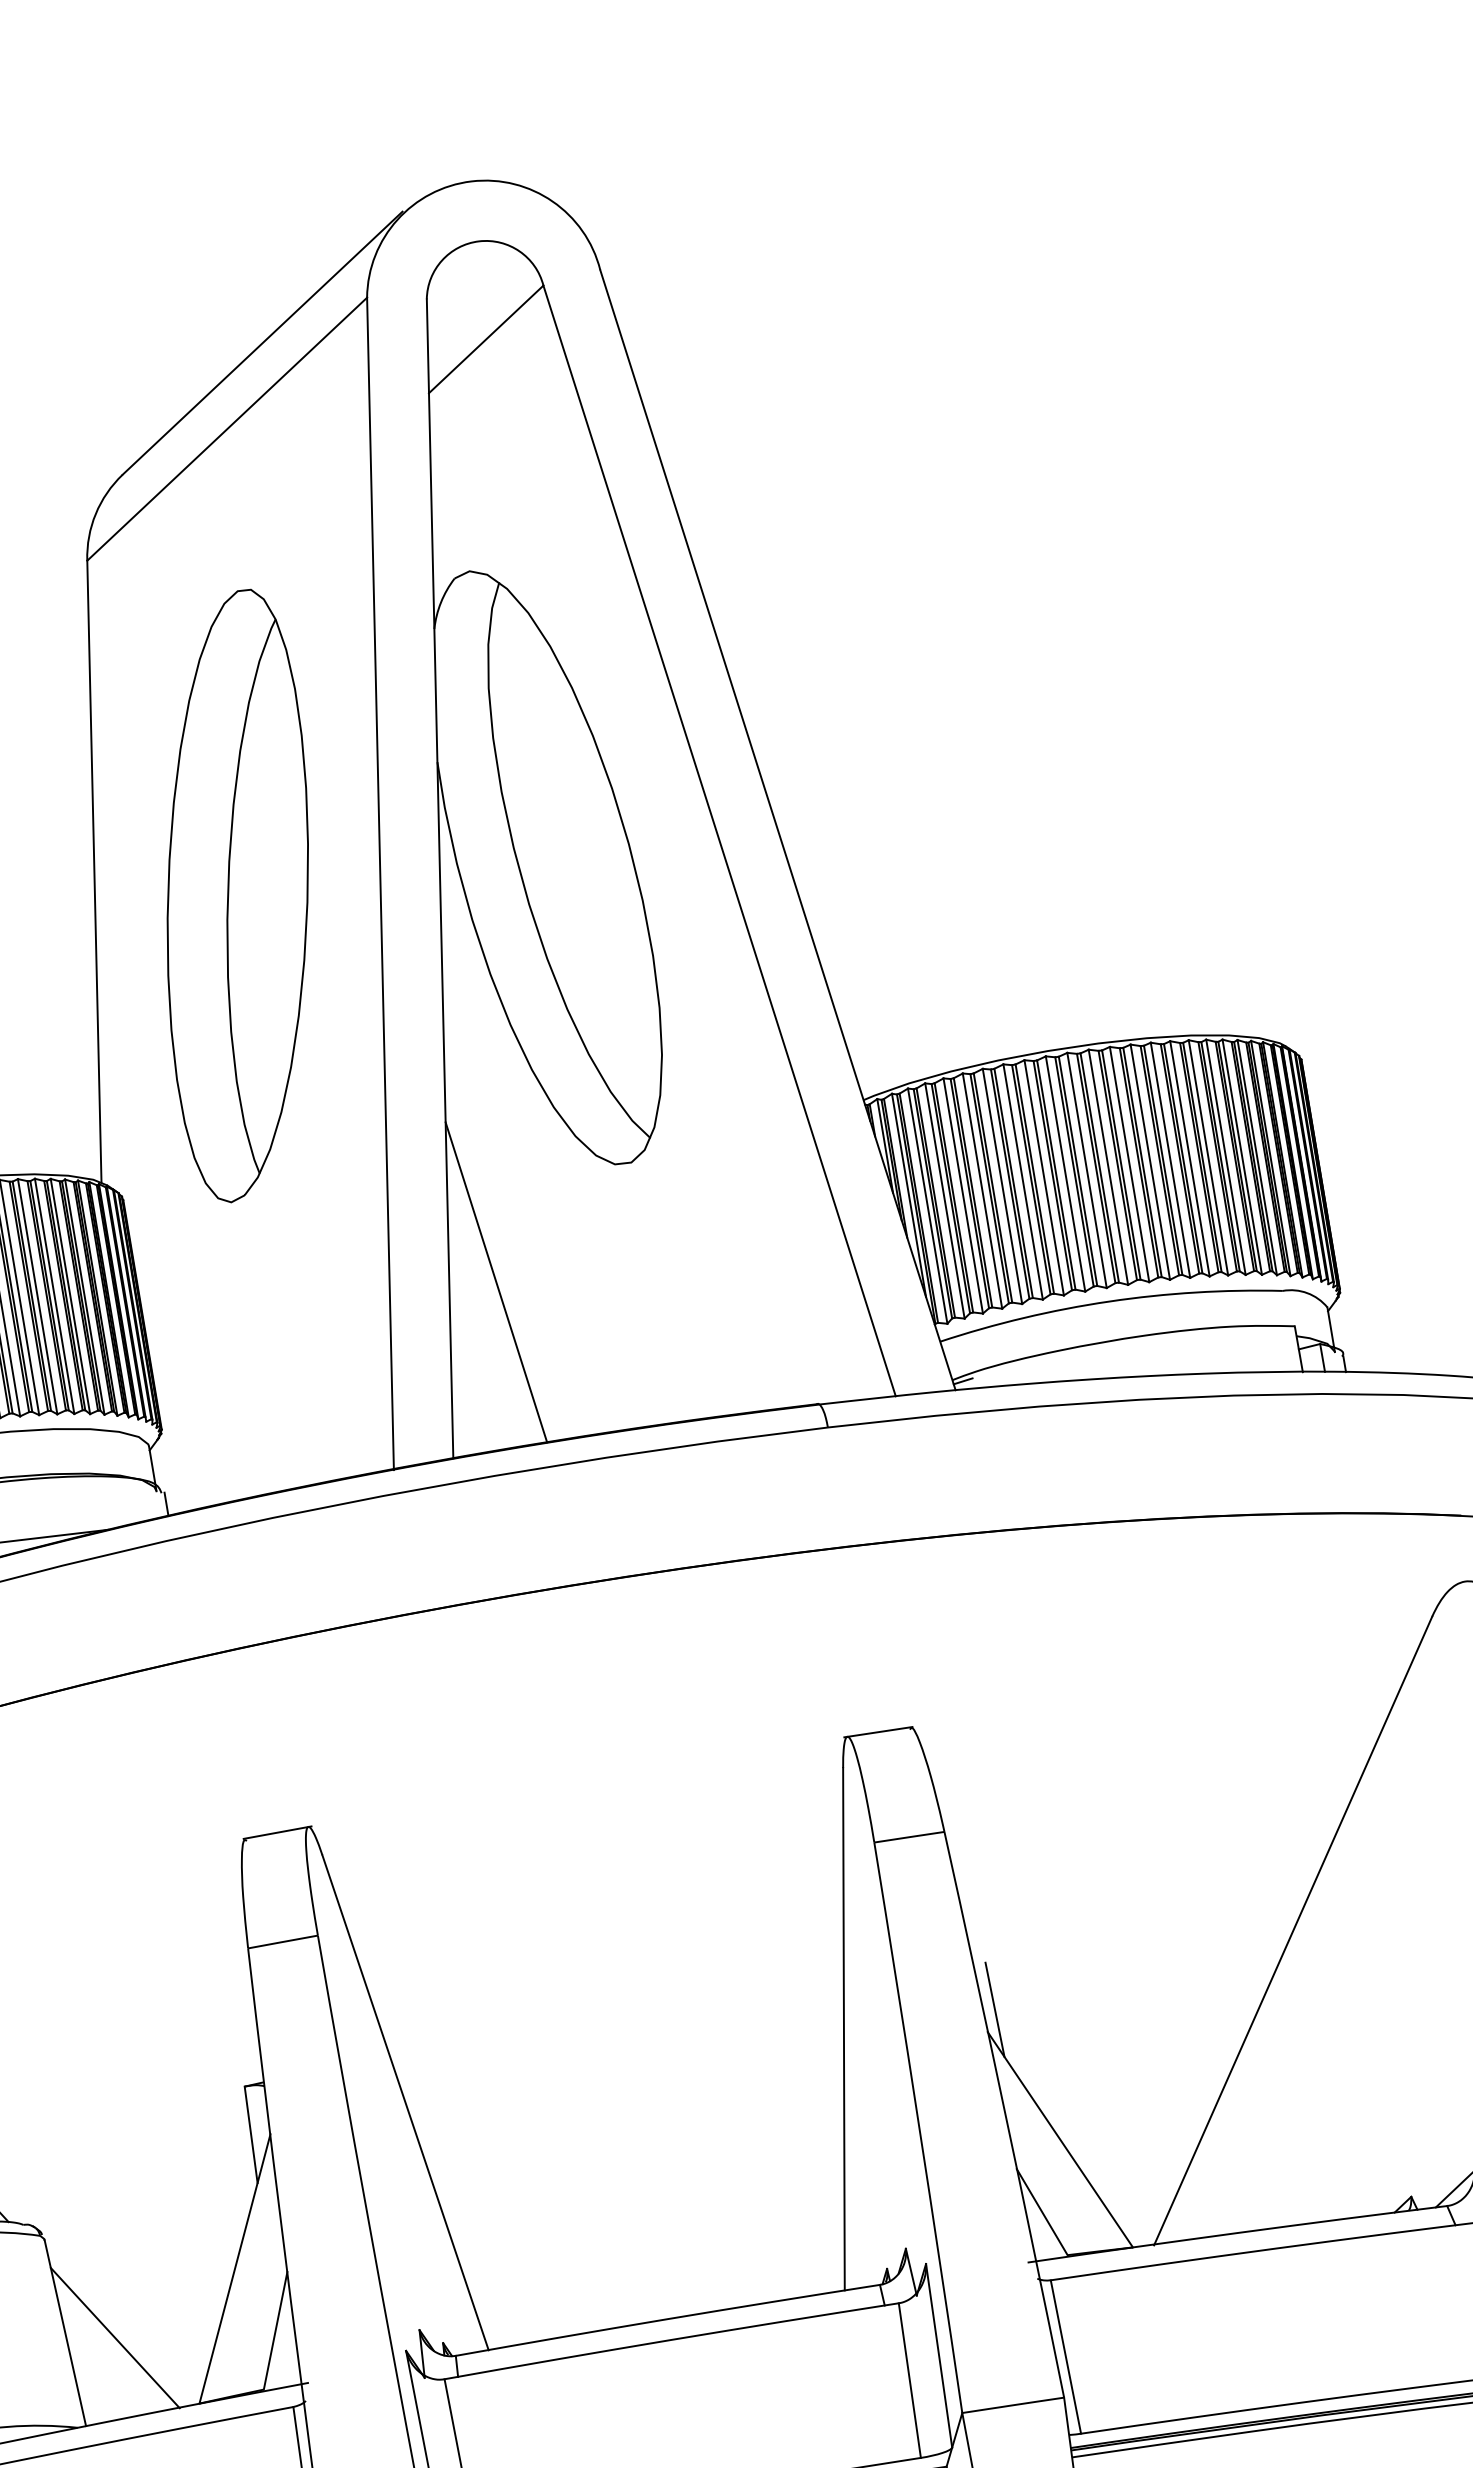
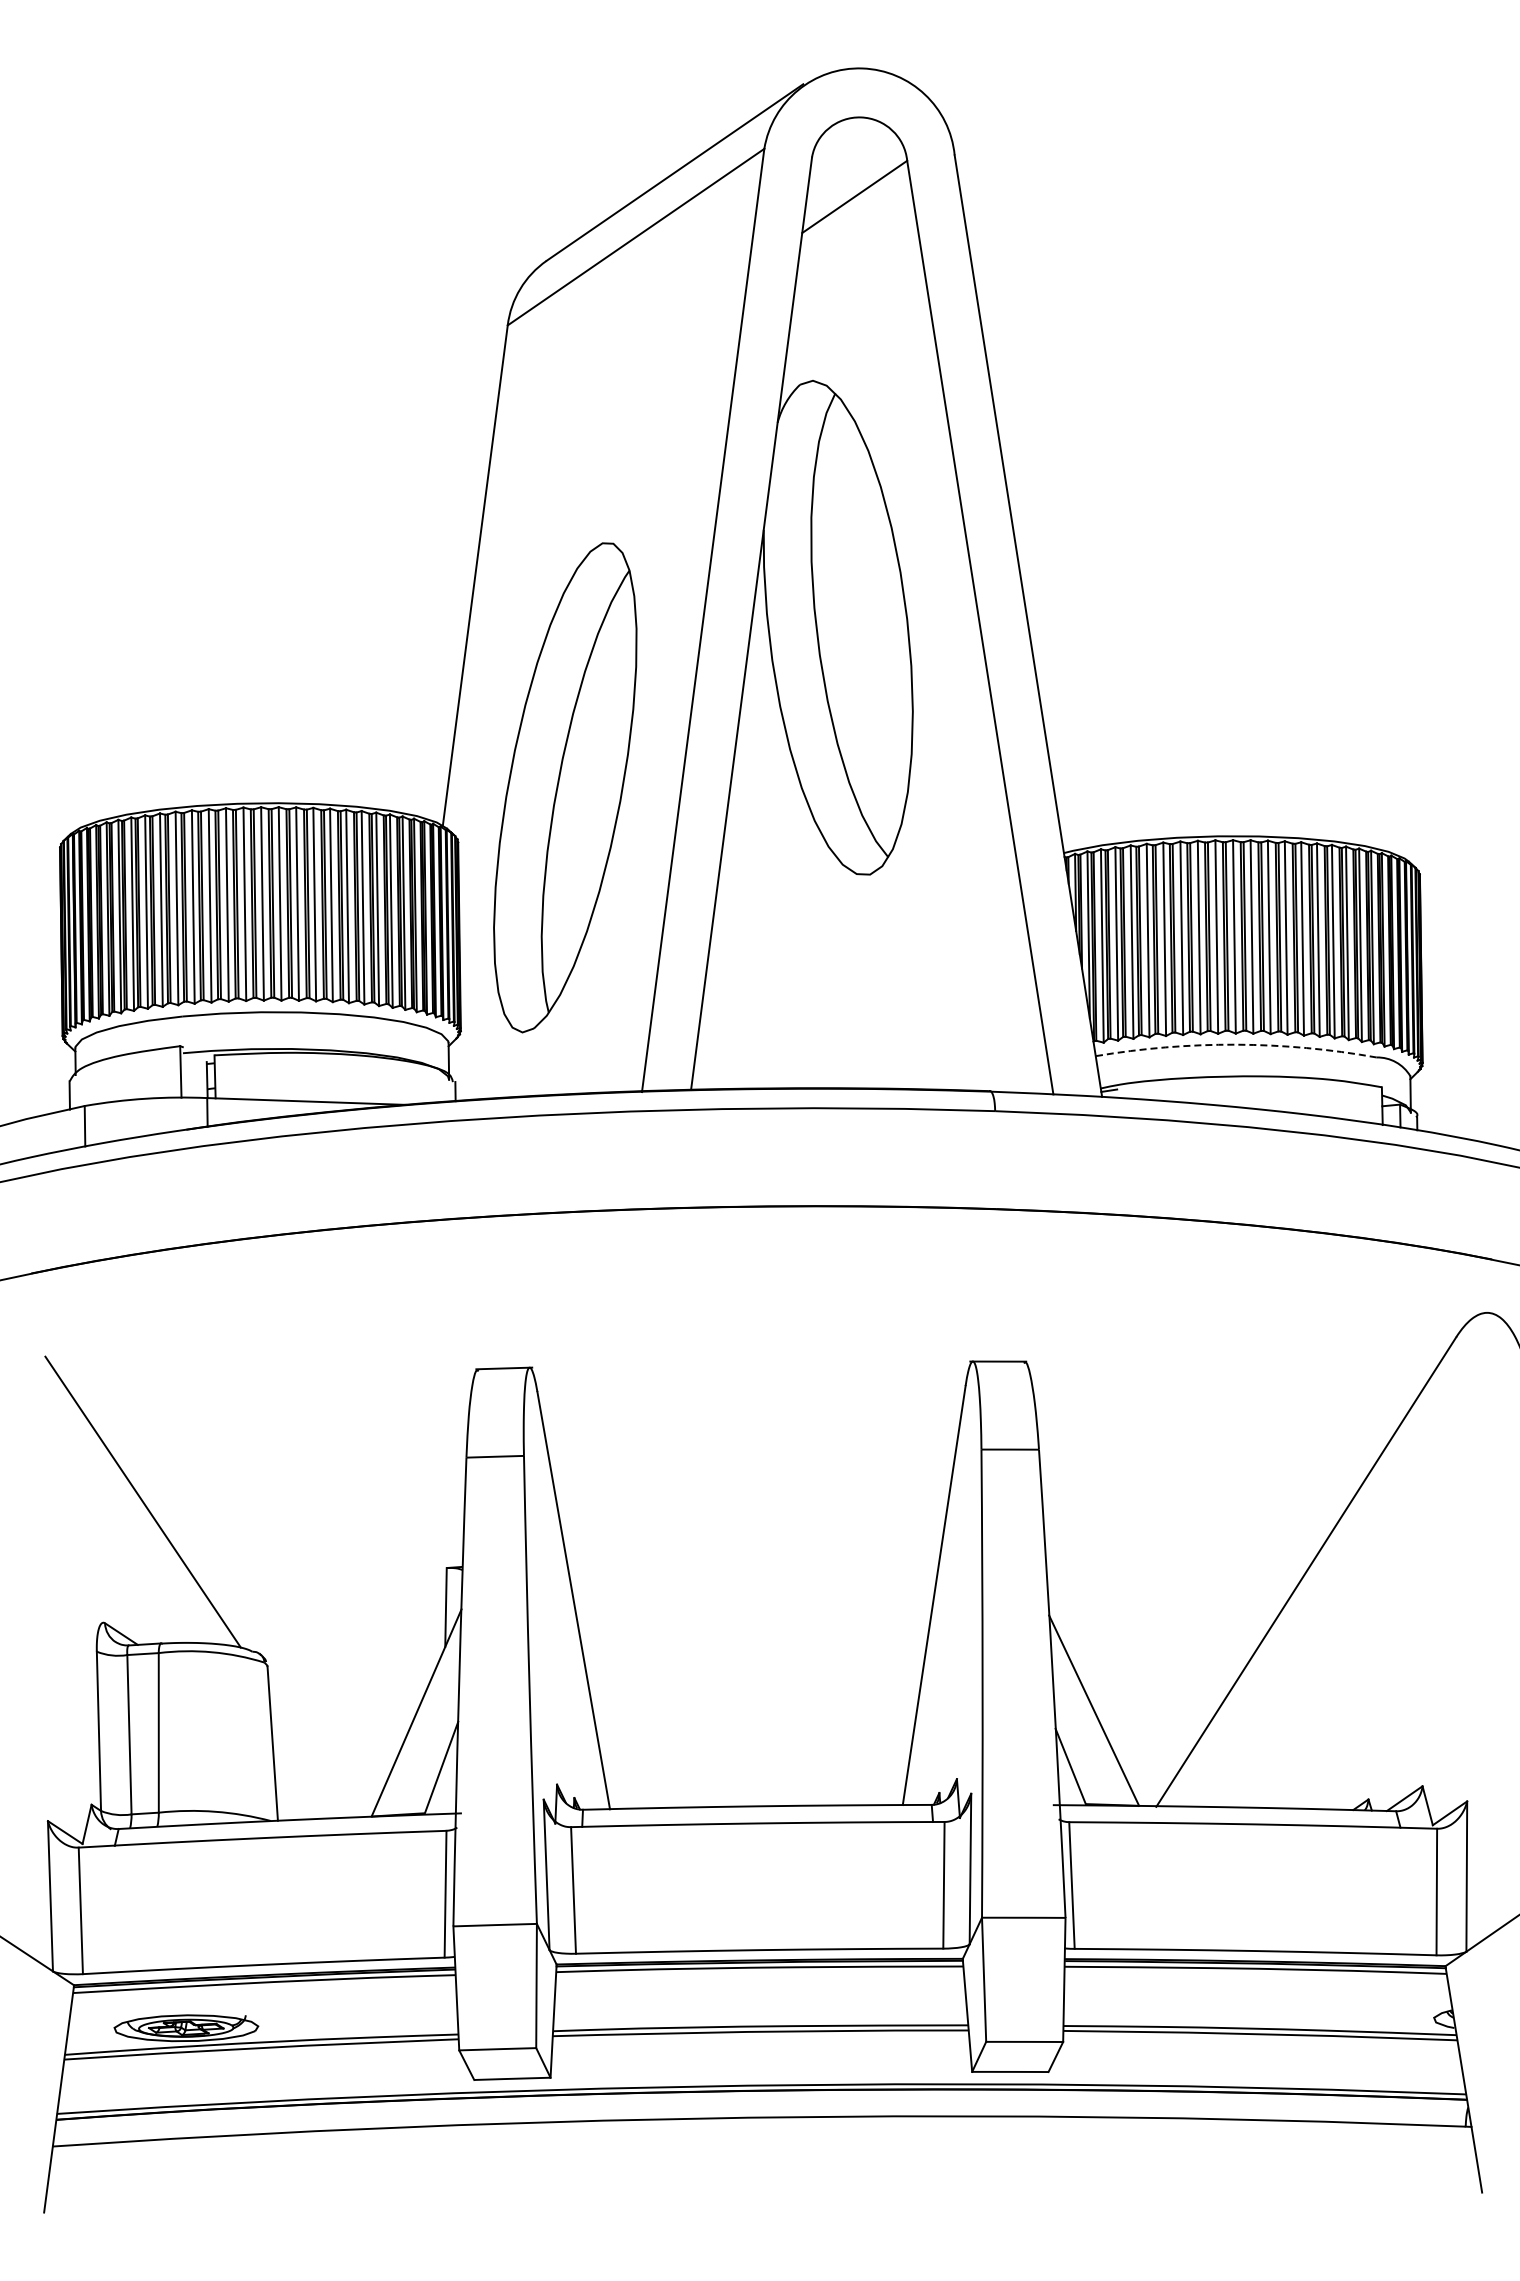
part: (238, 895) -> (565, 787), moved
line: (496, 1281) -> (747, 953), removed
arc: (1109, 1301) -> (1236, 1044), solid -> dashed
line: (994, 2009) -> (1057, 1598), removed
line: (115, 2337) -> (312, 1753), removed

